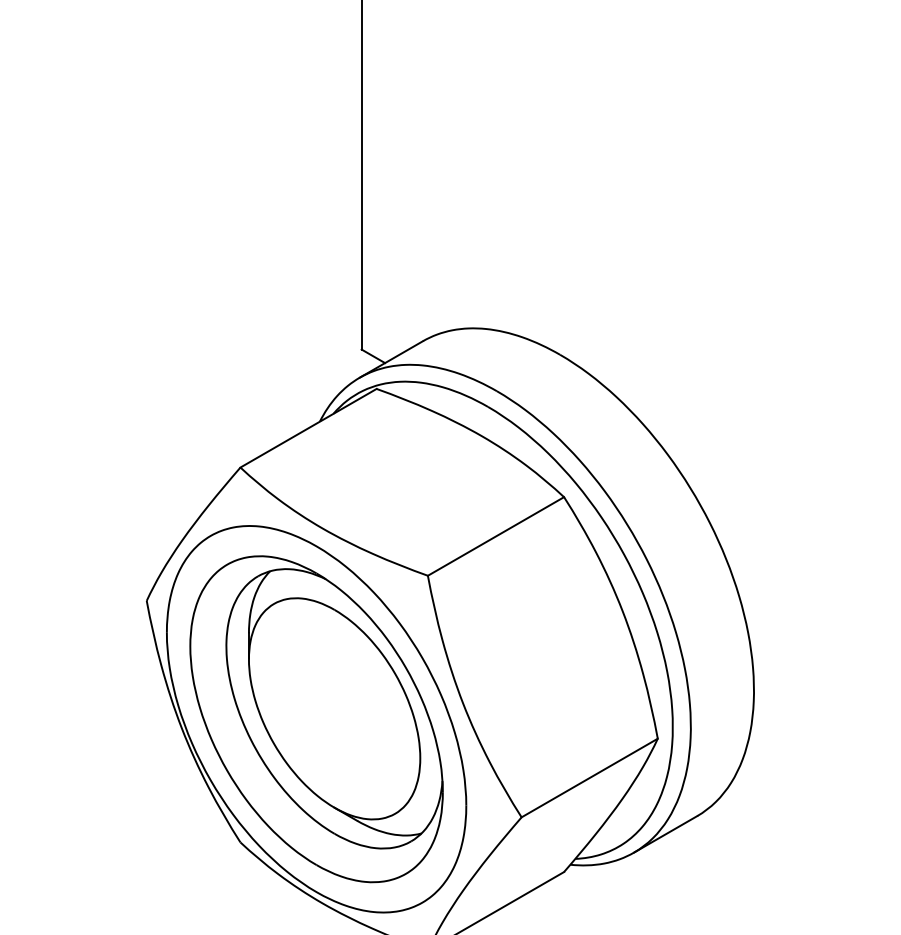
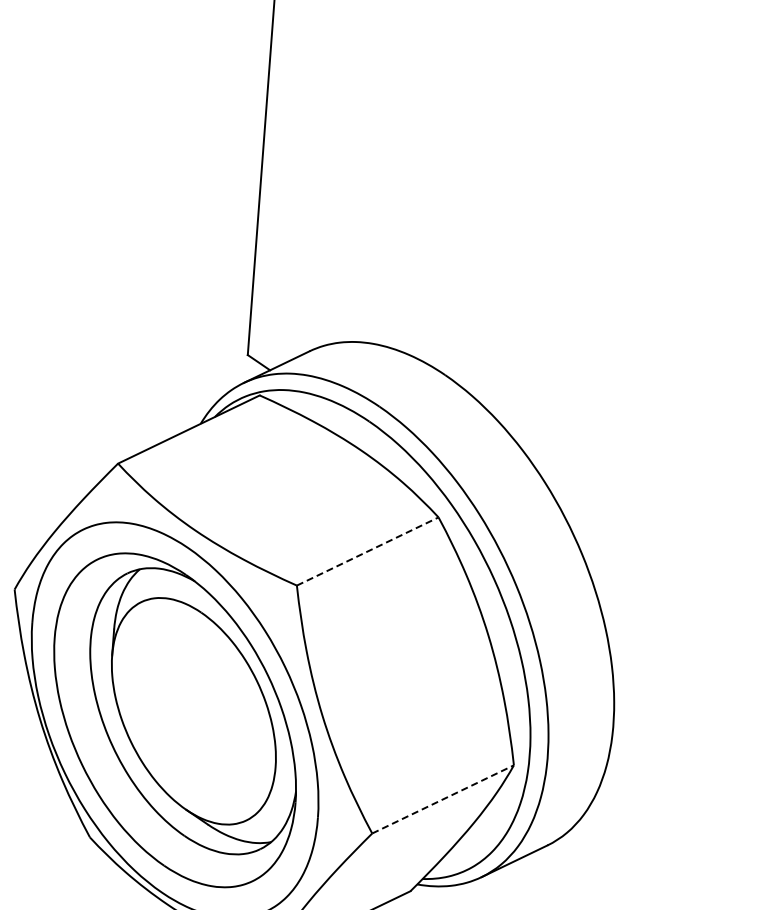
line: (495, 536) -> (367, 551), solid -> dashed
line: (589, 778) -> (442, 799), solid -> dashed

